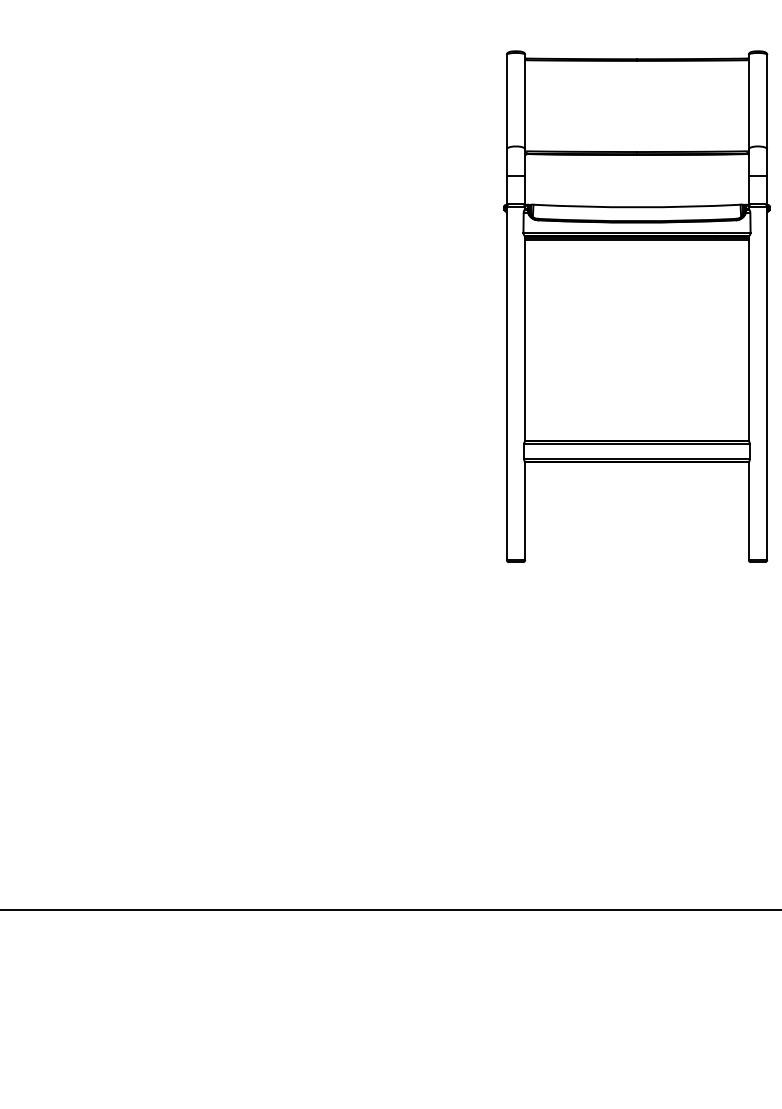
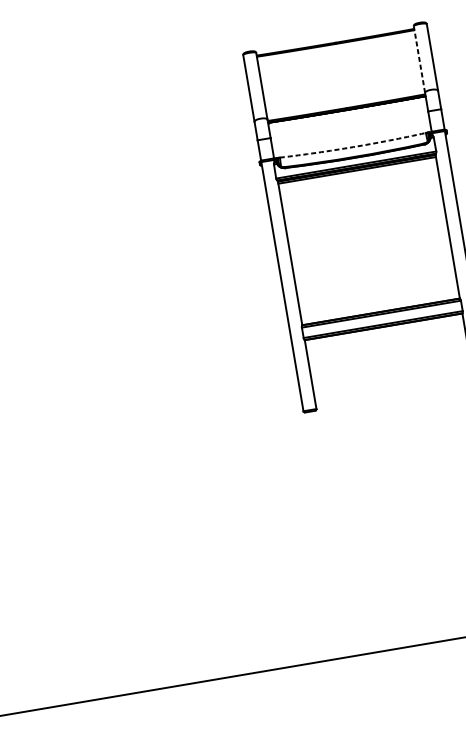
line: (748, 101) -> (419, 59), solid -> dashed
arc: (637, 207) -> (353, 147), solid -> dashed

